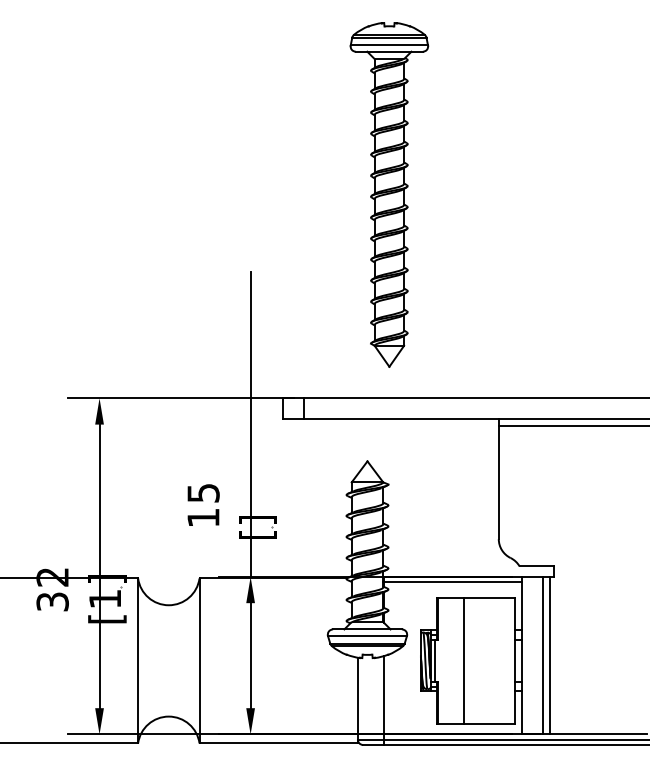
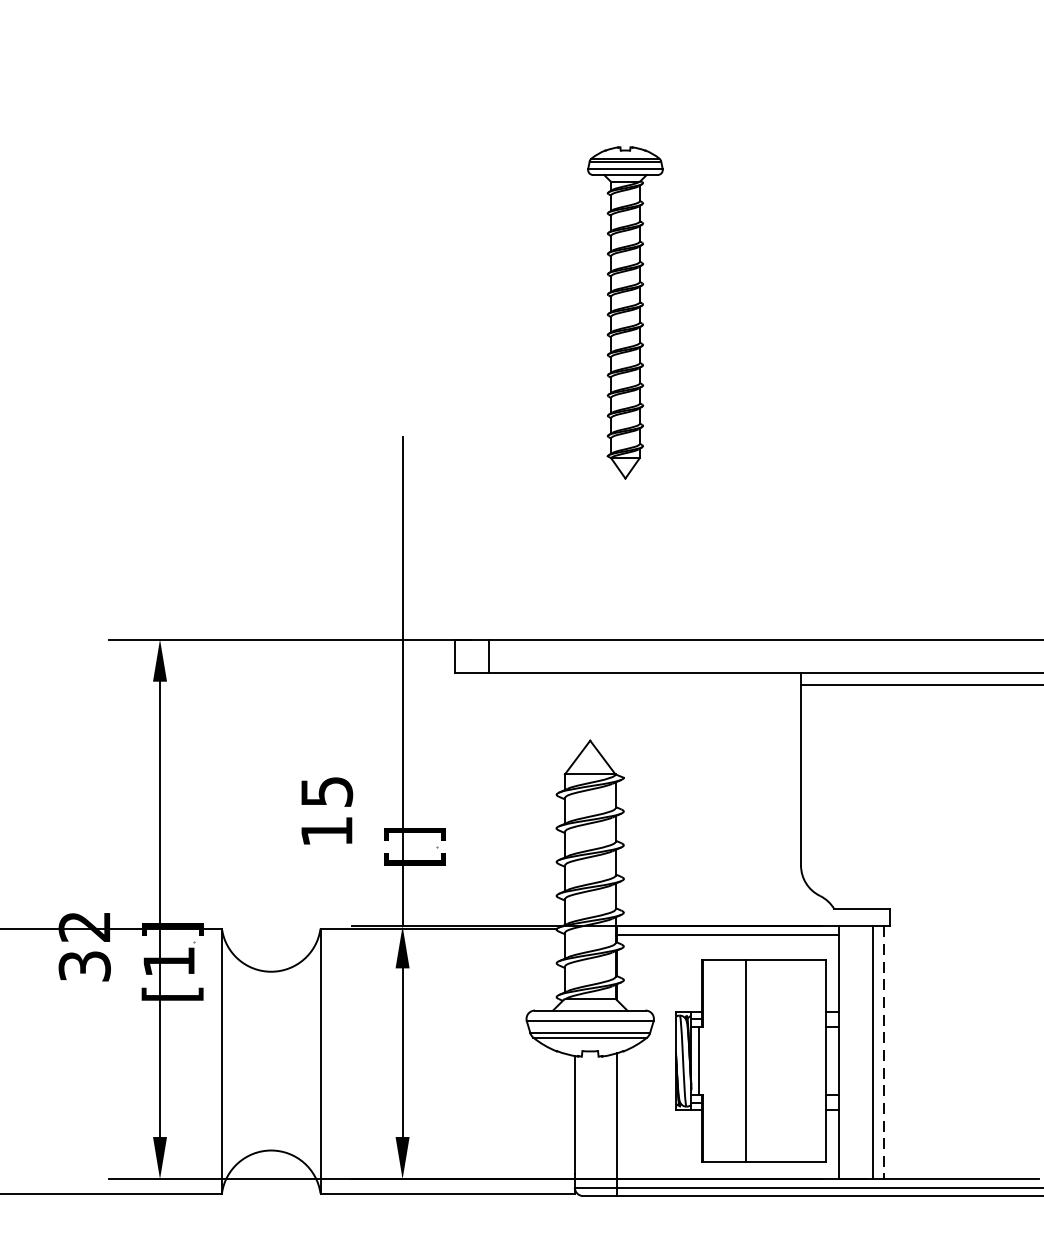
part: (389, 194) -> (625, 312), size x0.6
line: (550, 655) -> (884, 1052), solid -> dashed

